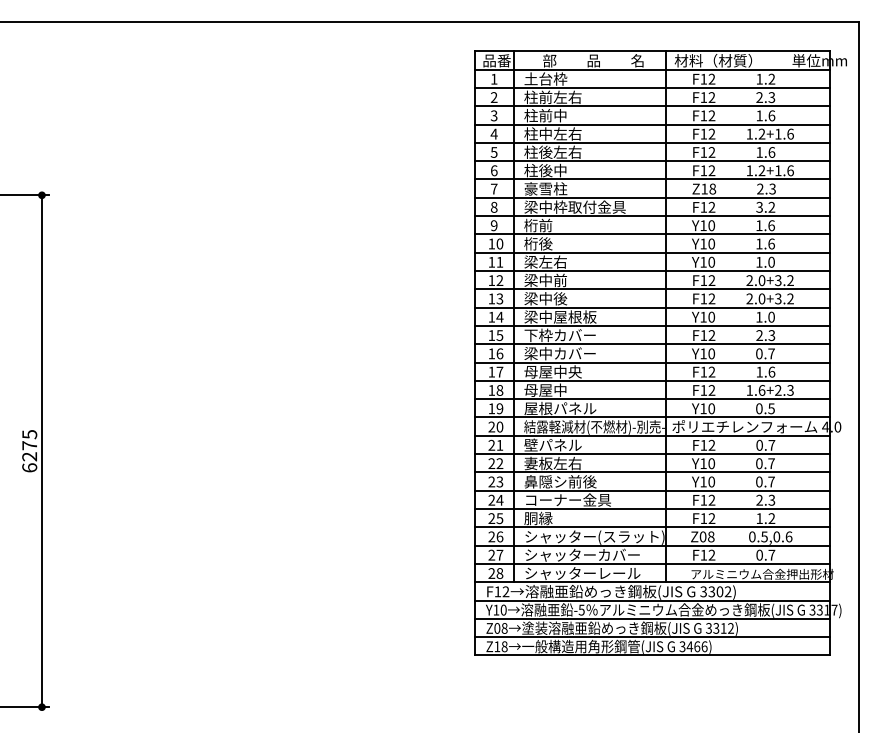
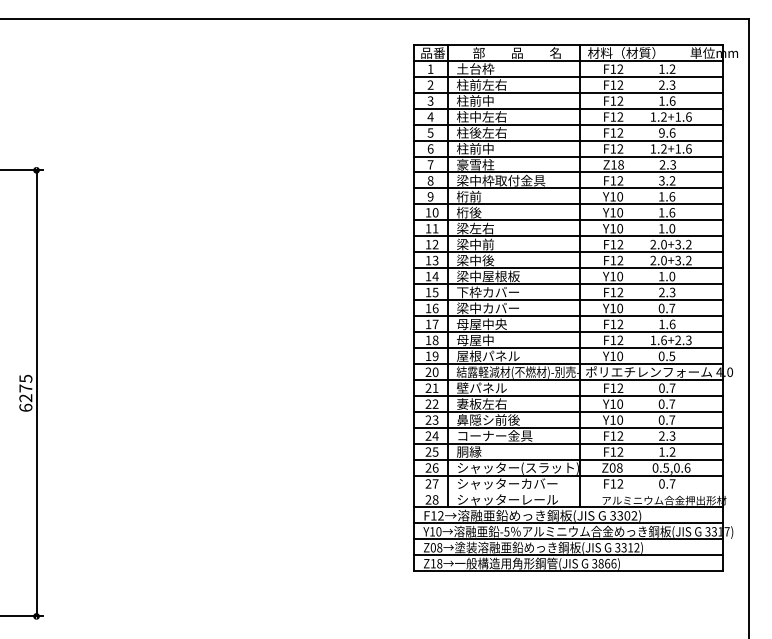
text: (759, 152) -> (661, 133), 1.6 -> 9.6
text: (545, 170) -> (475, 148), 柱後中 -> 柱前中
line: (652, 563) -> (568, 491), removed
text: (689, 646) -> (600, 563), 3466) -> 3866)

